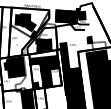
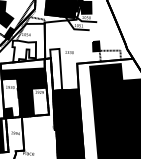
fill: (43, 46) -> (23, 52), removed
fill: (64, 56) -> (55, 69), removed

